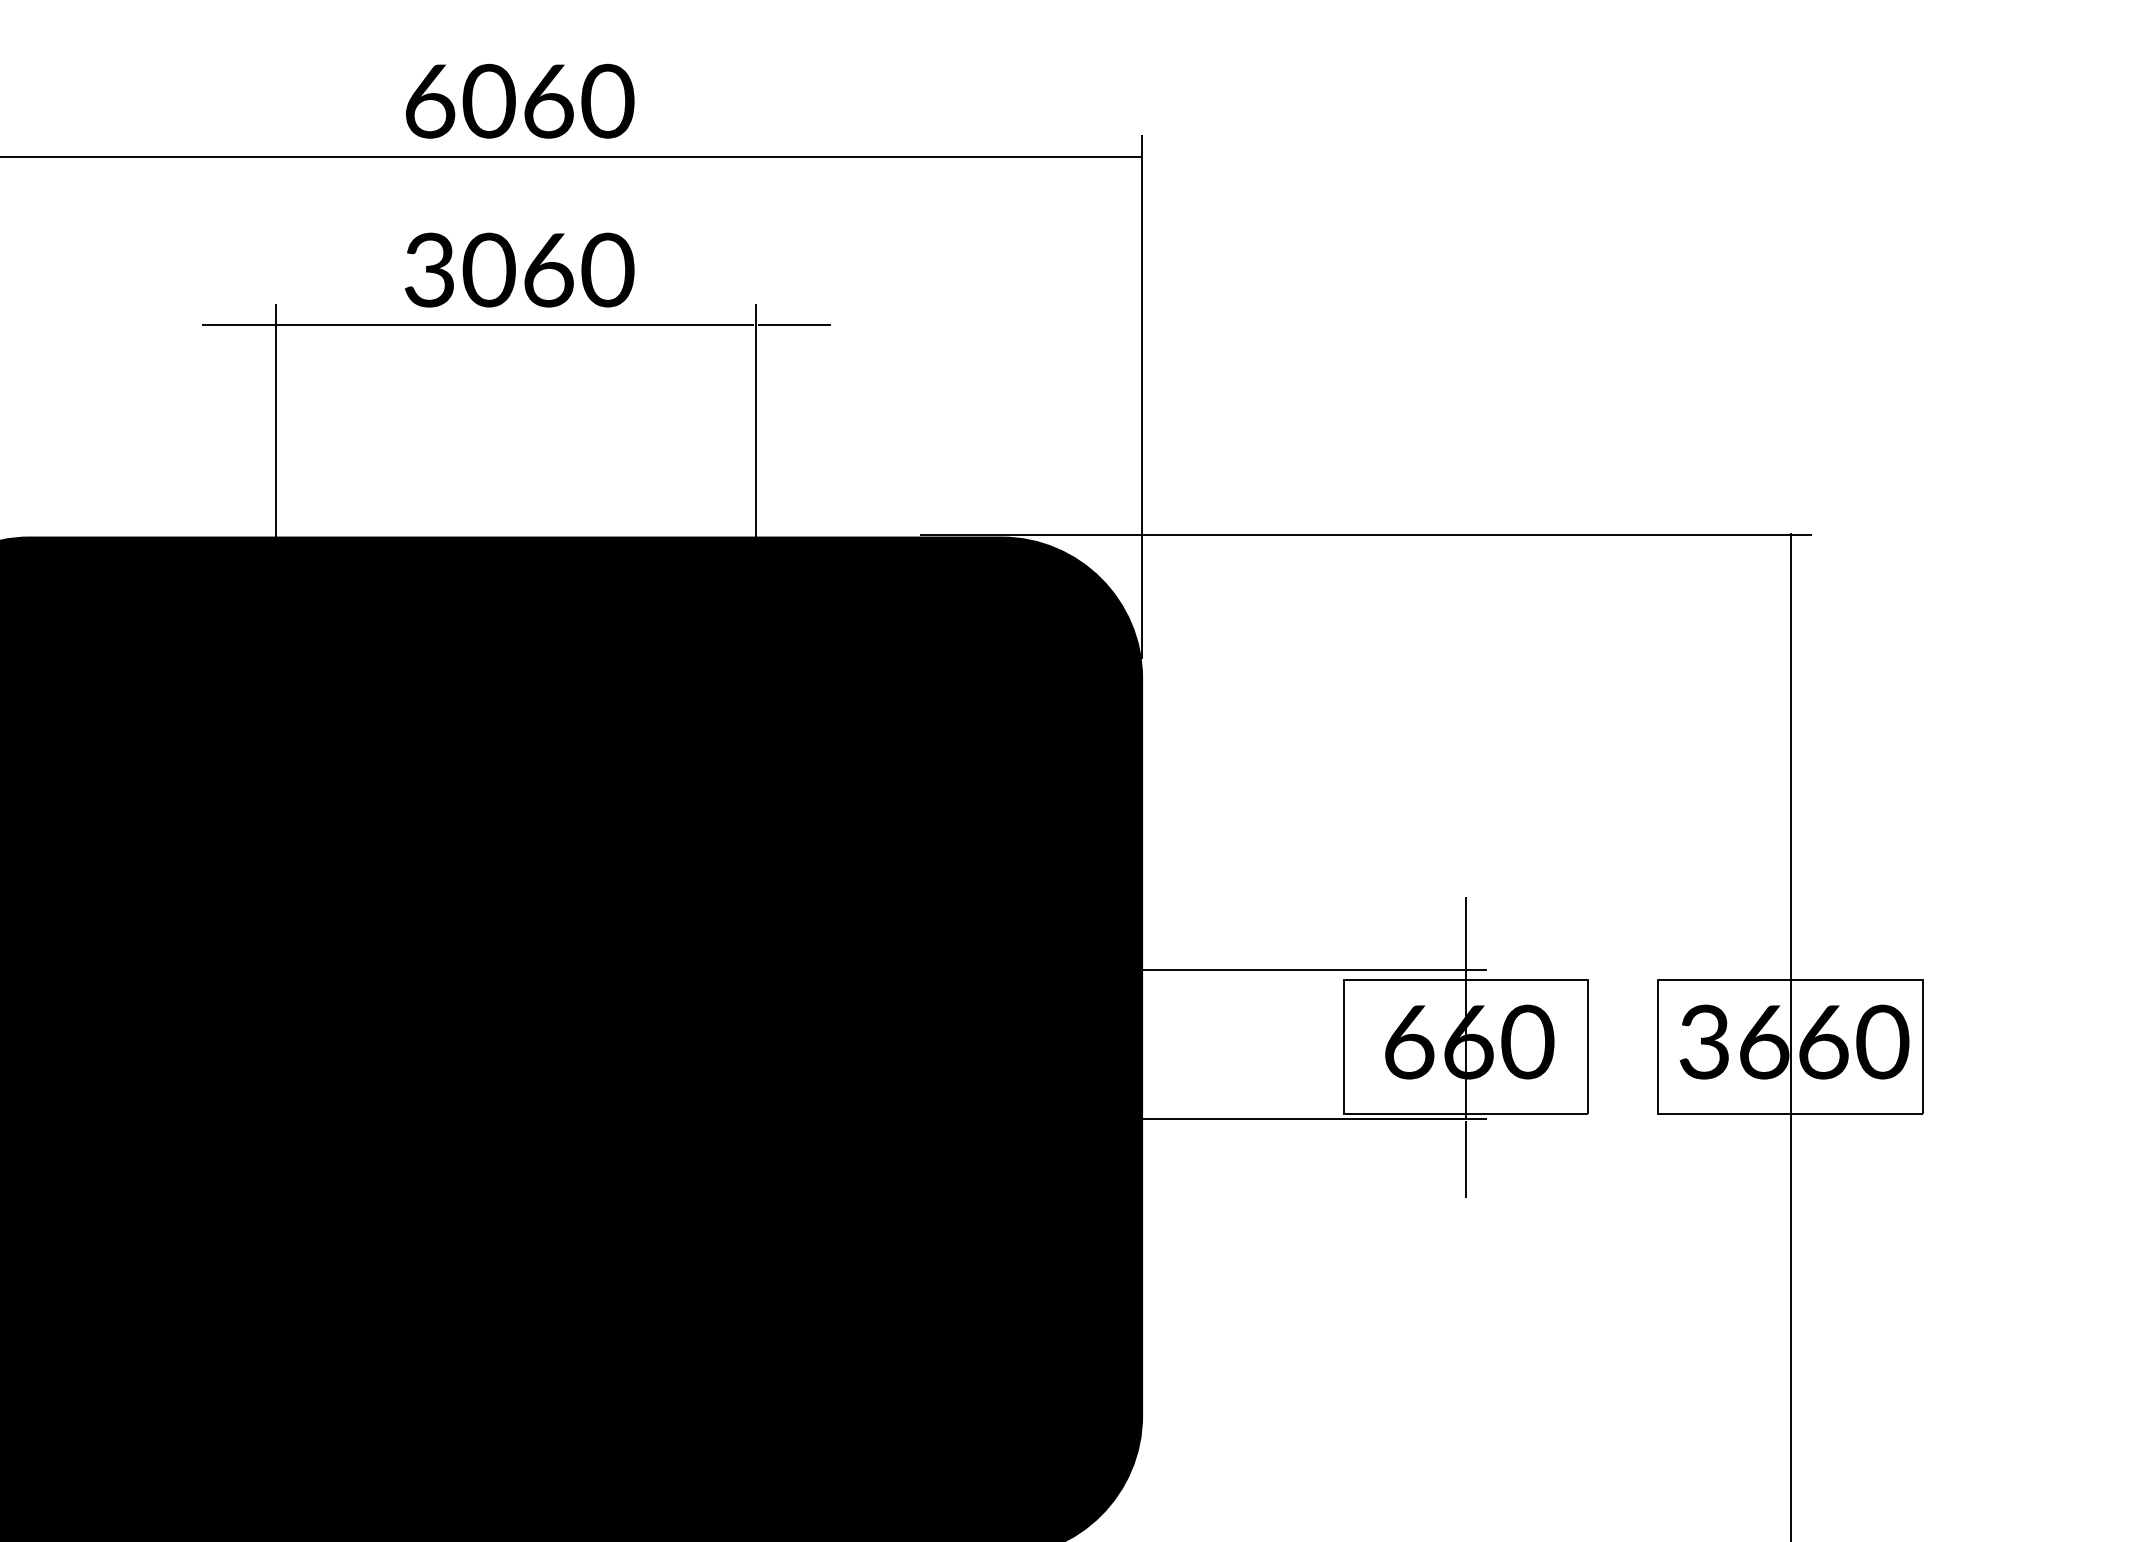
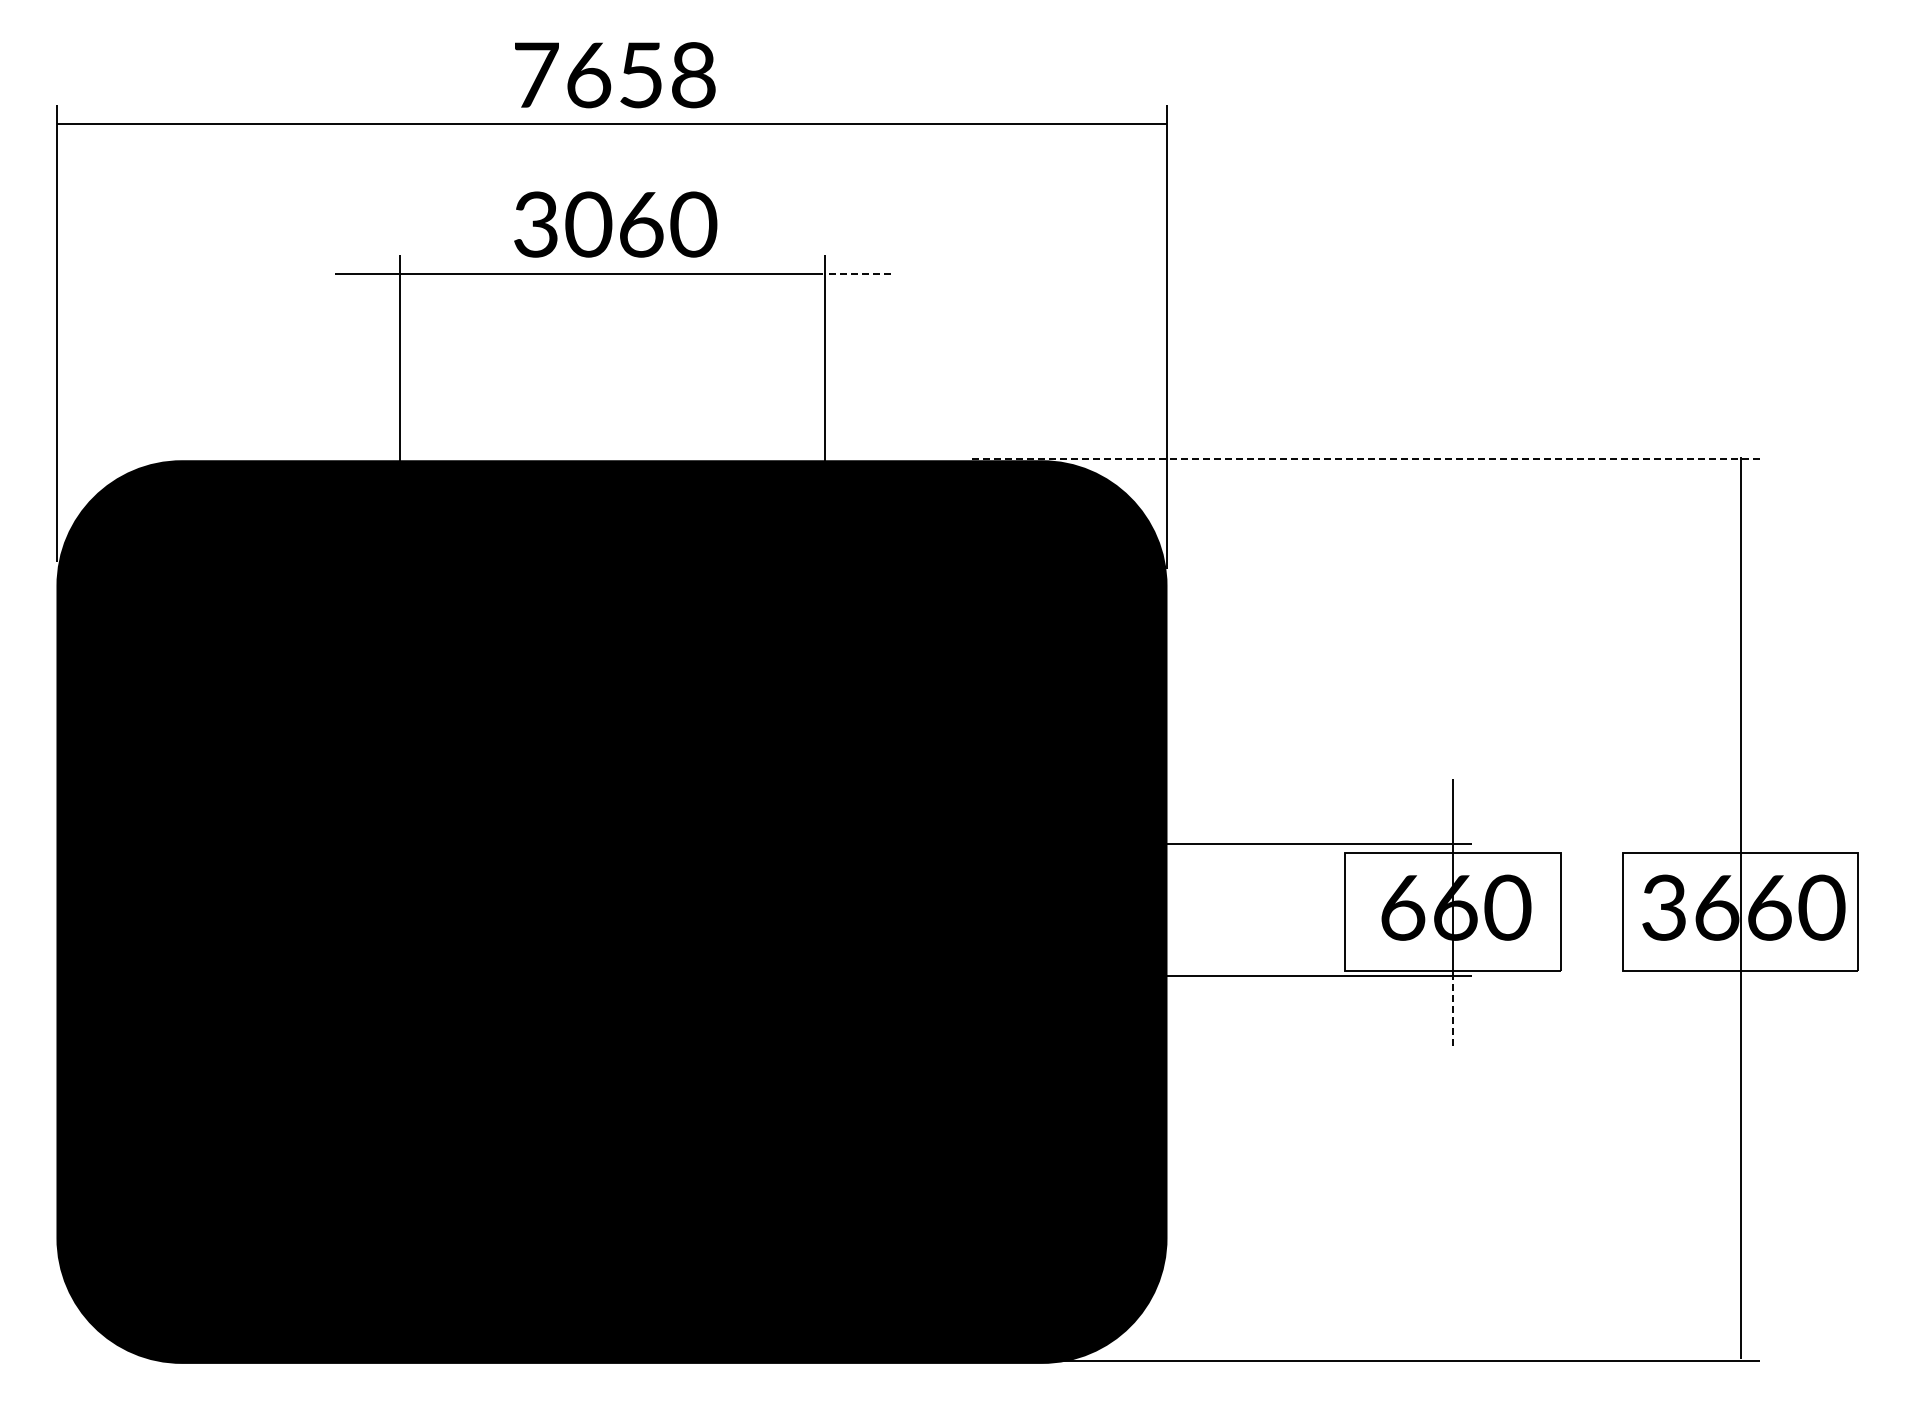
text: (520, 101) -> (616, 75), 6060 -> 7658
line: (794, 325) -> (858, 273), solid -> dashed
line: (1365, 535) -> (1364, 459), solid -> dashed
line: (1466, 1159) -> (1453, 1011), solid -> dashed

